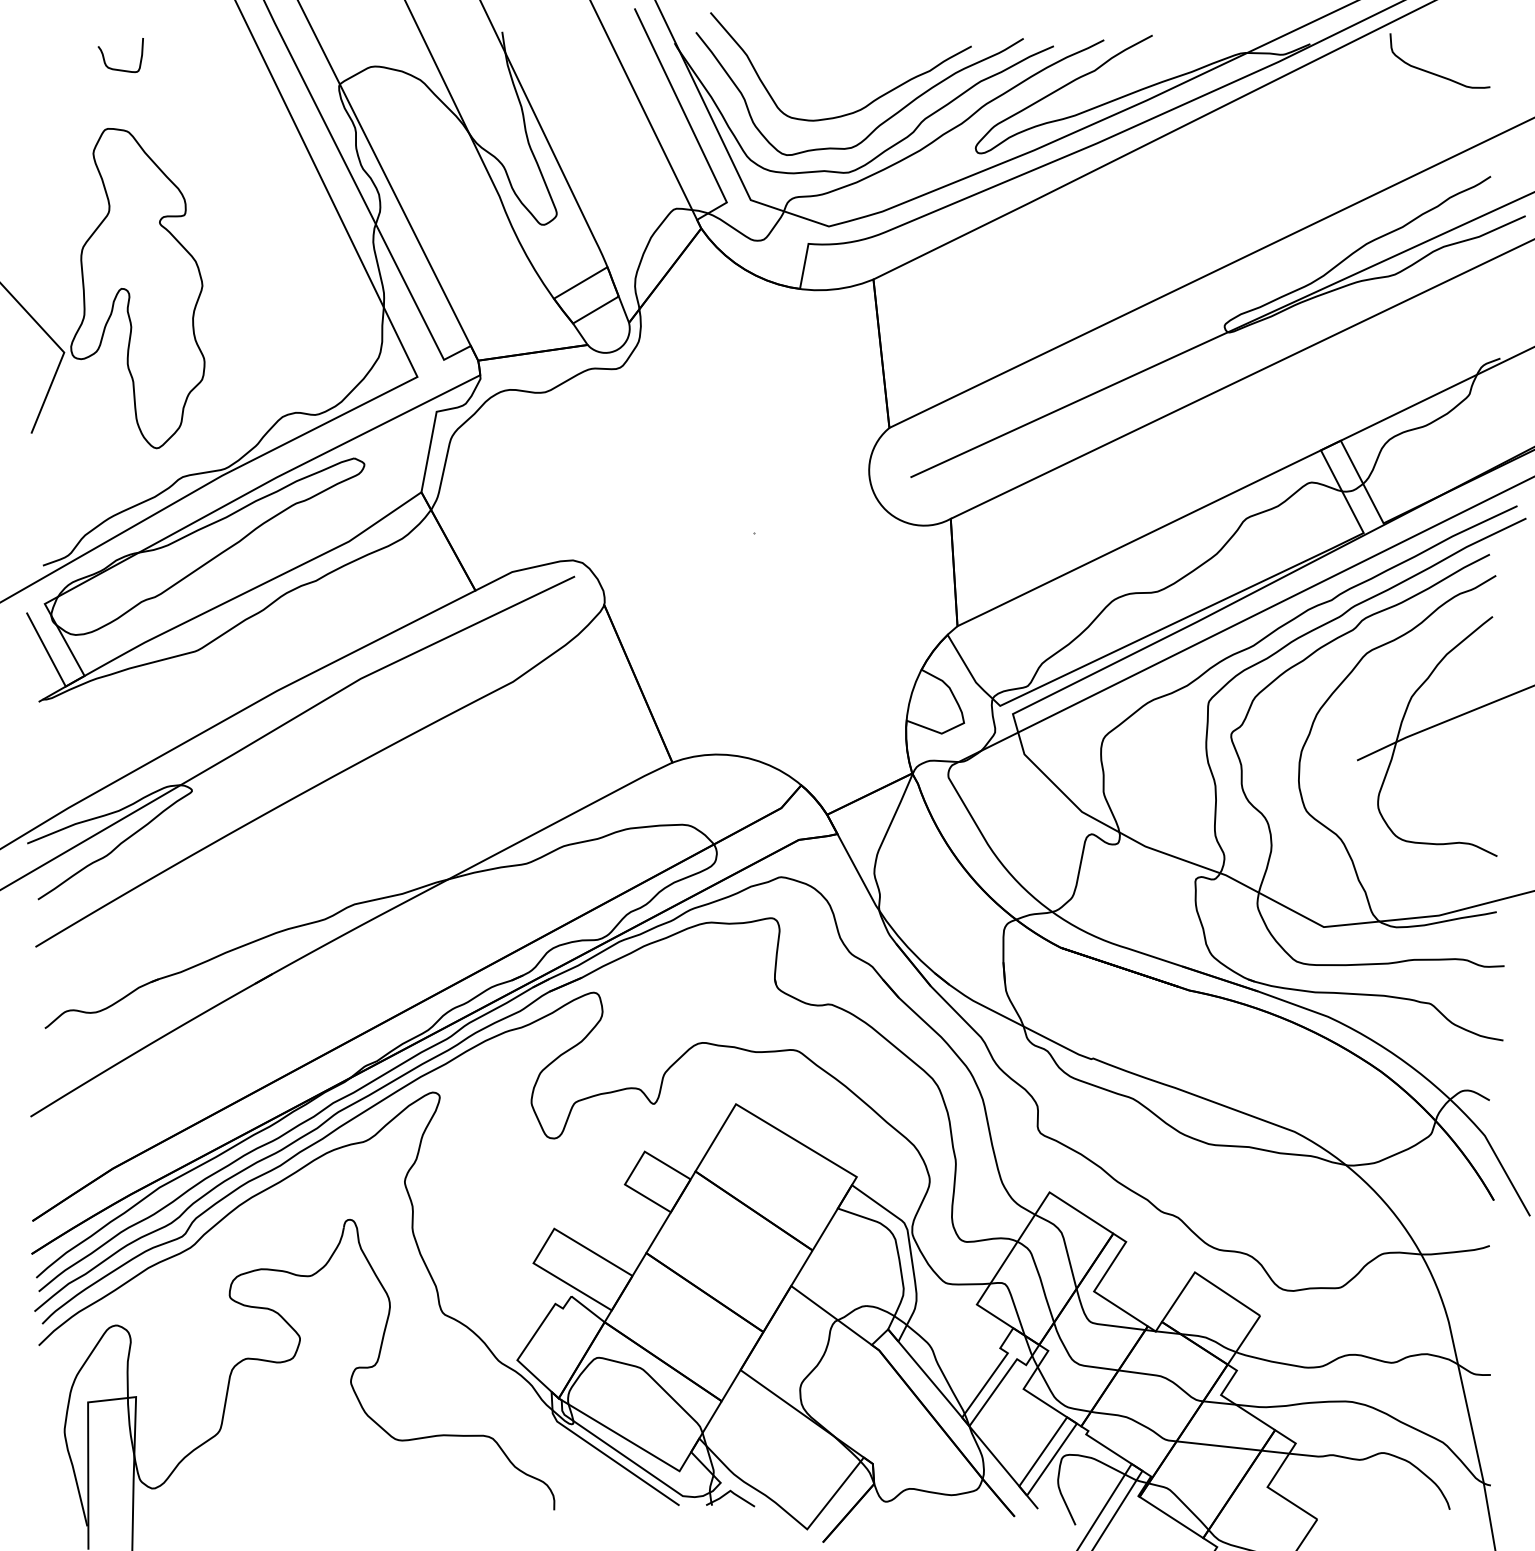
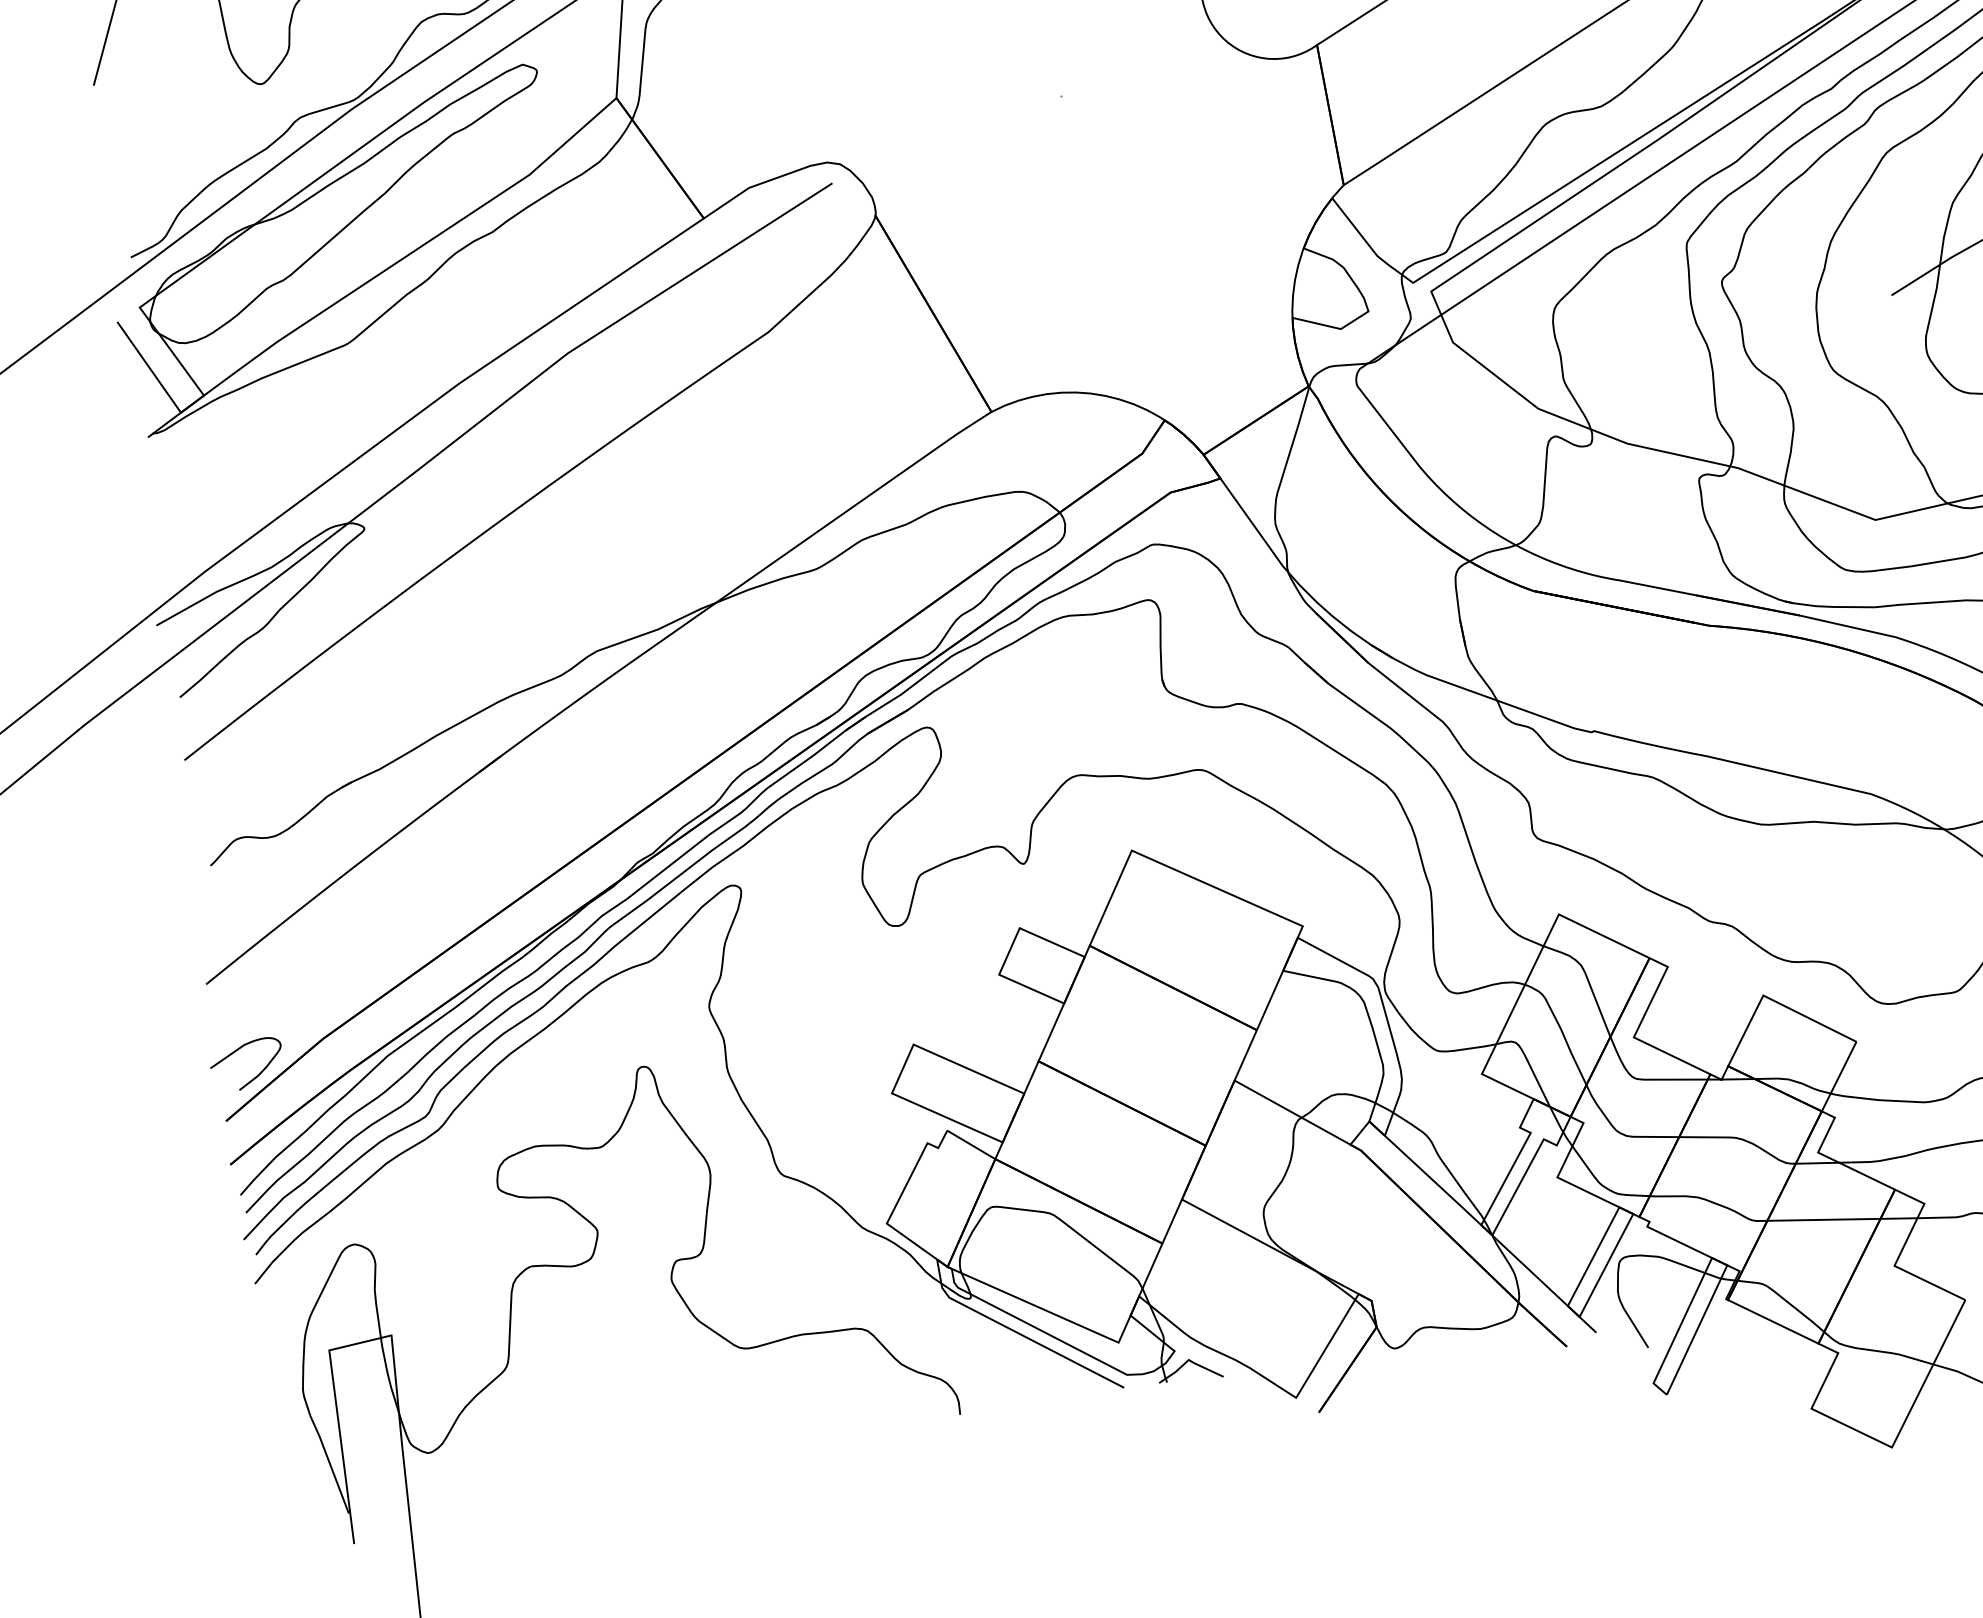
curve: (59, 1189) -> (256, 1075), added

